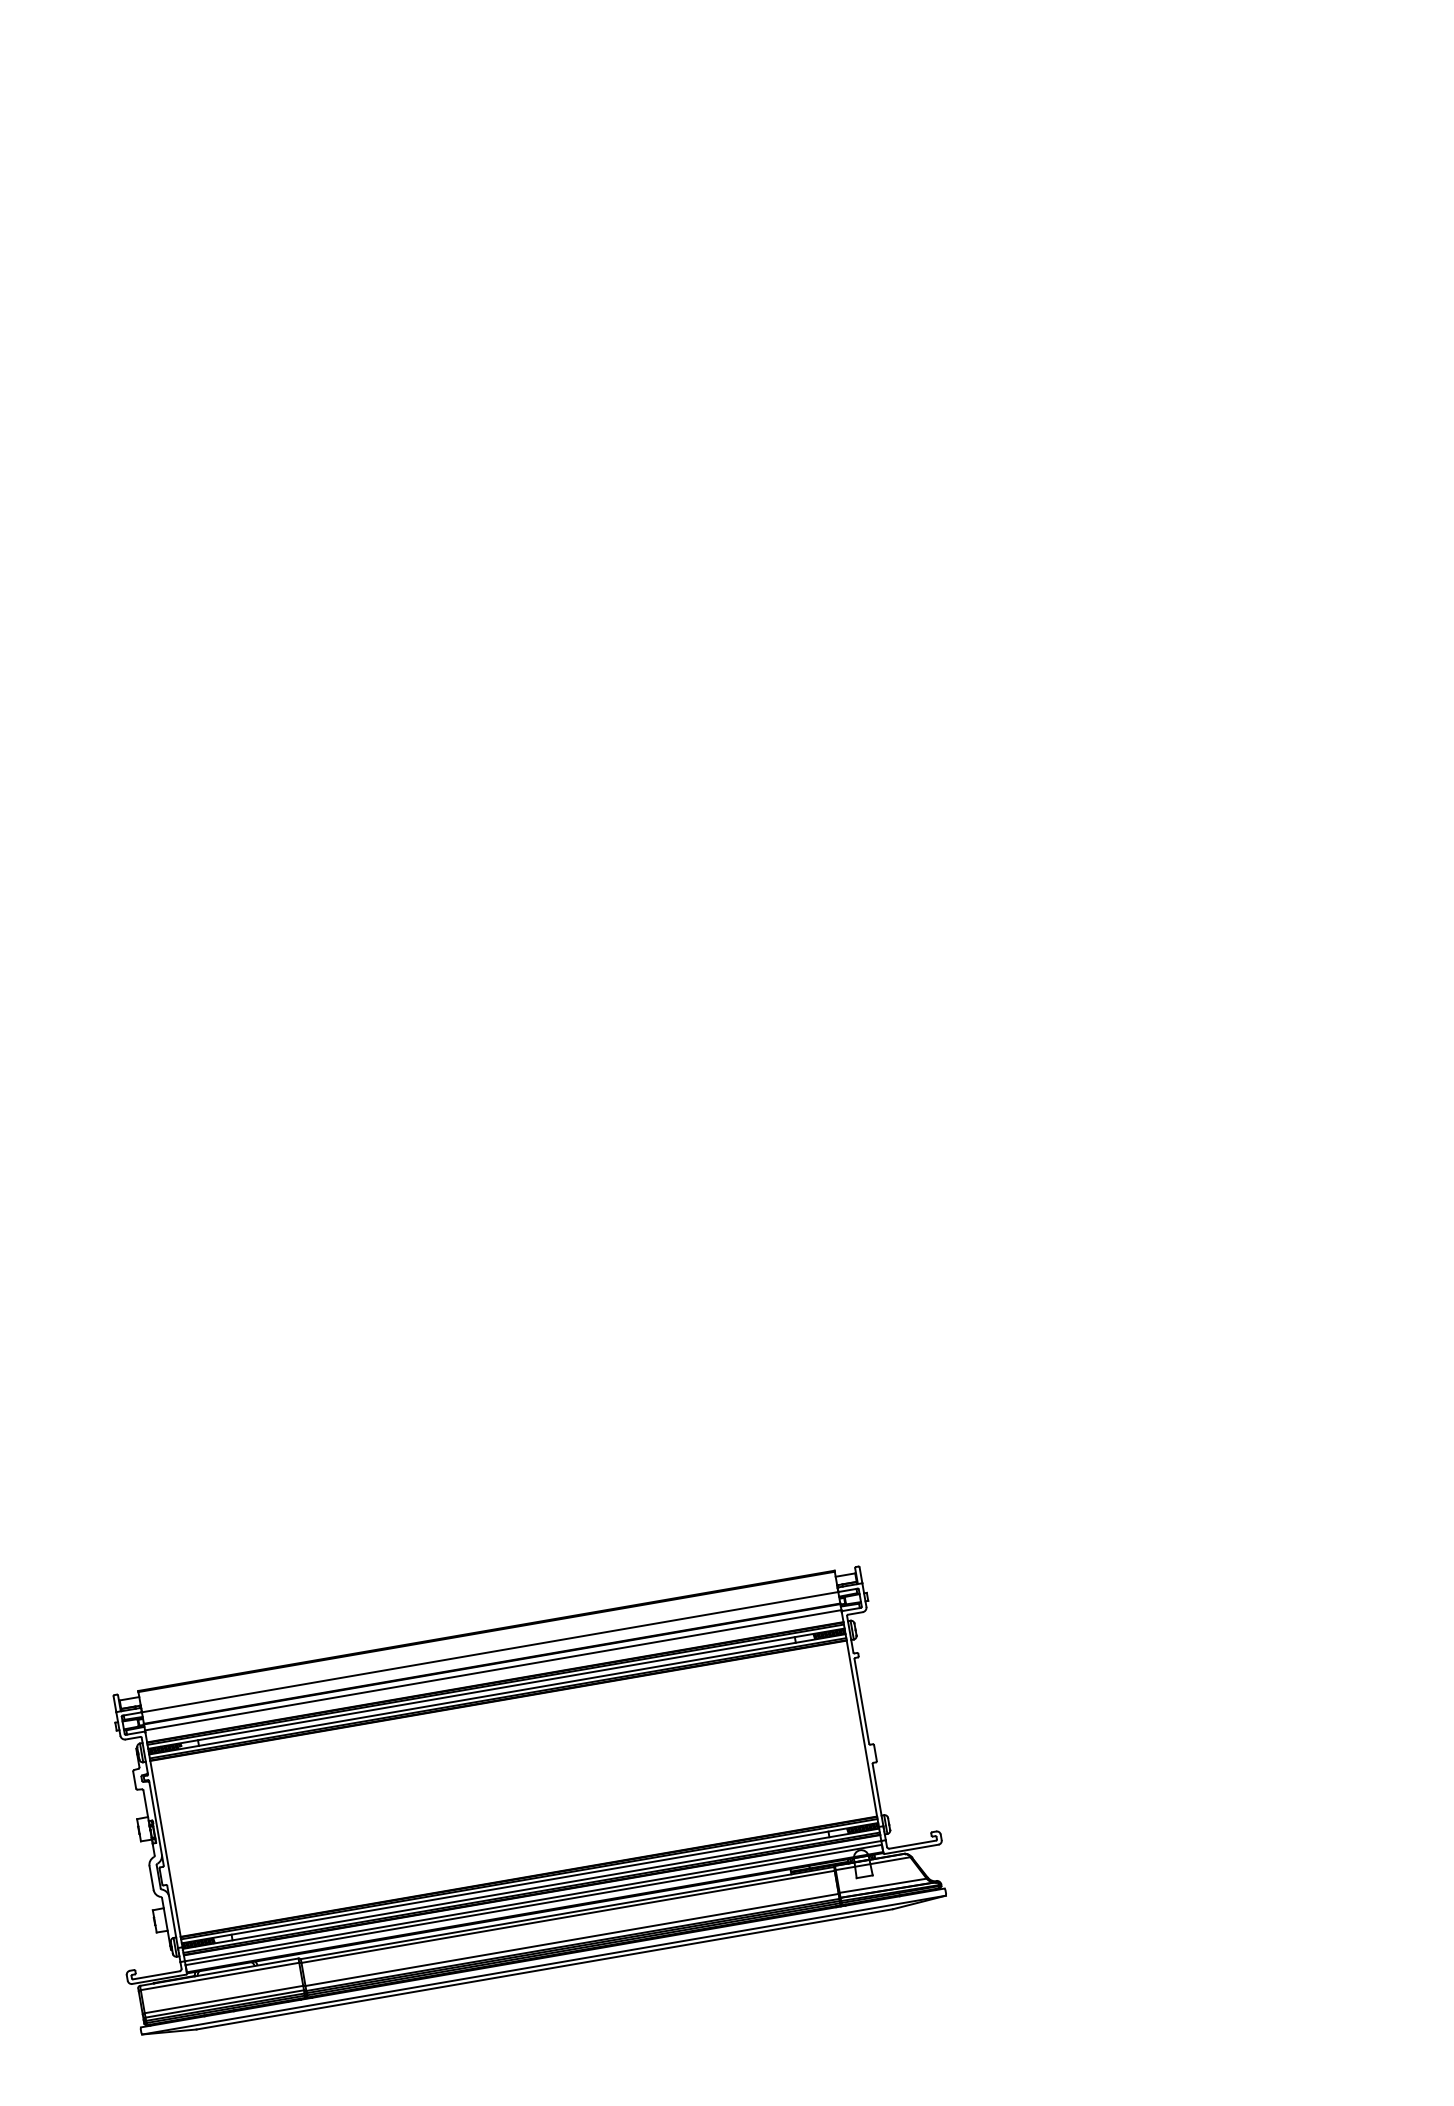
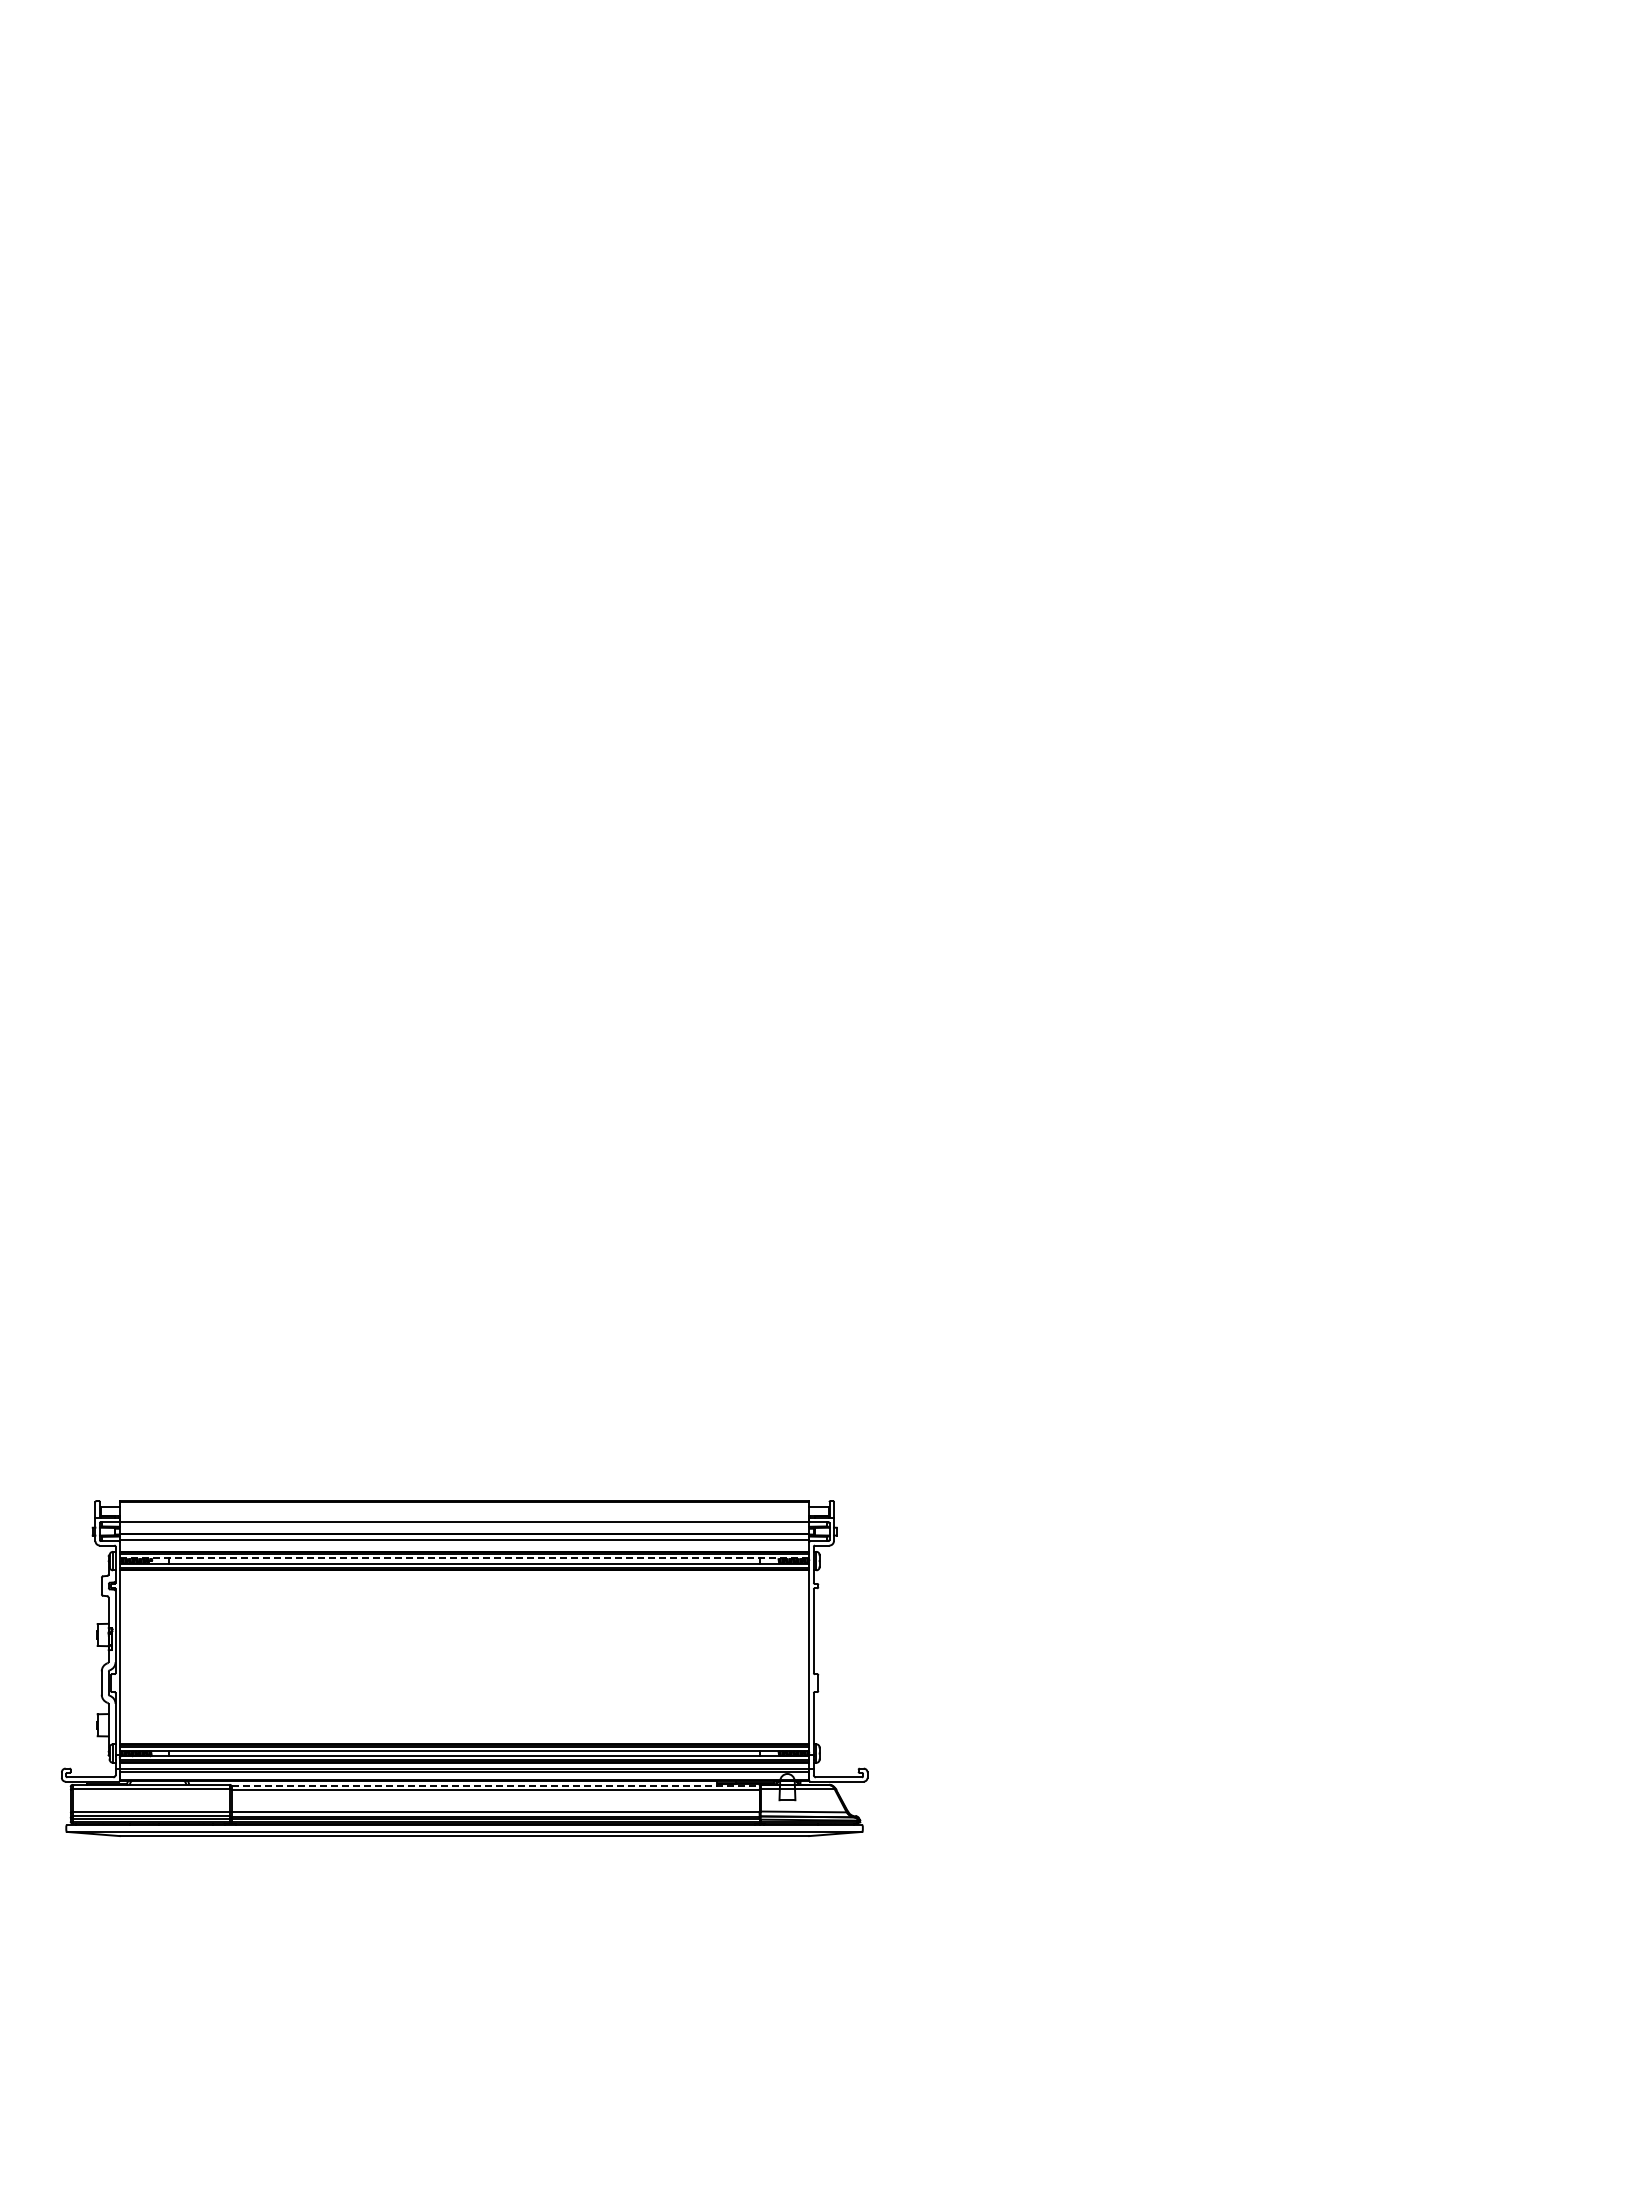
line: (496, 1688) -> (464, 1558), solid -> dashed
line: (567, 1912) -> (495, 1785), solid -> dashed

